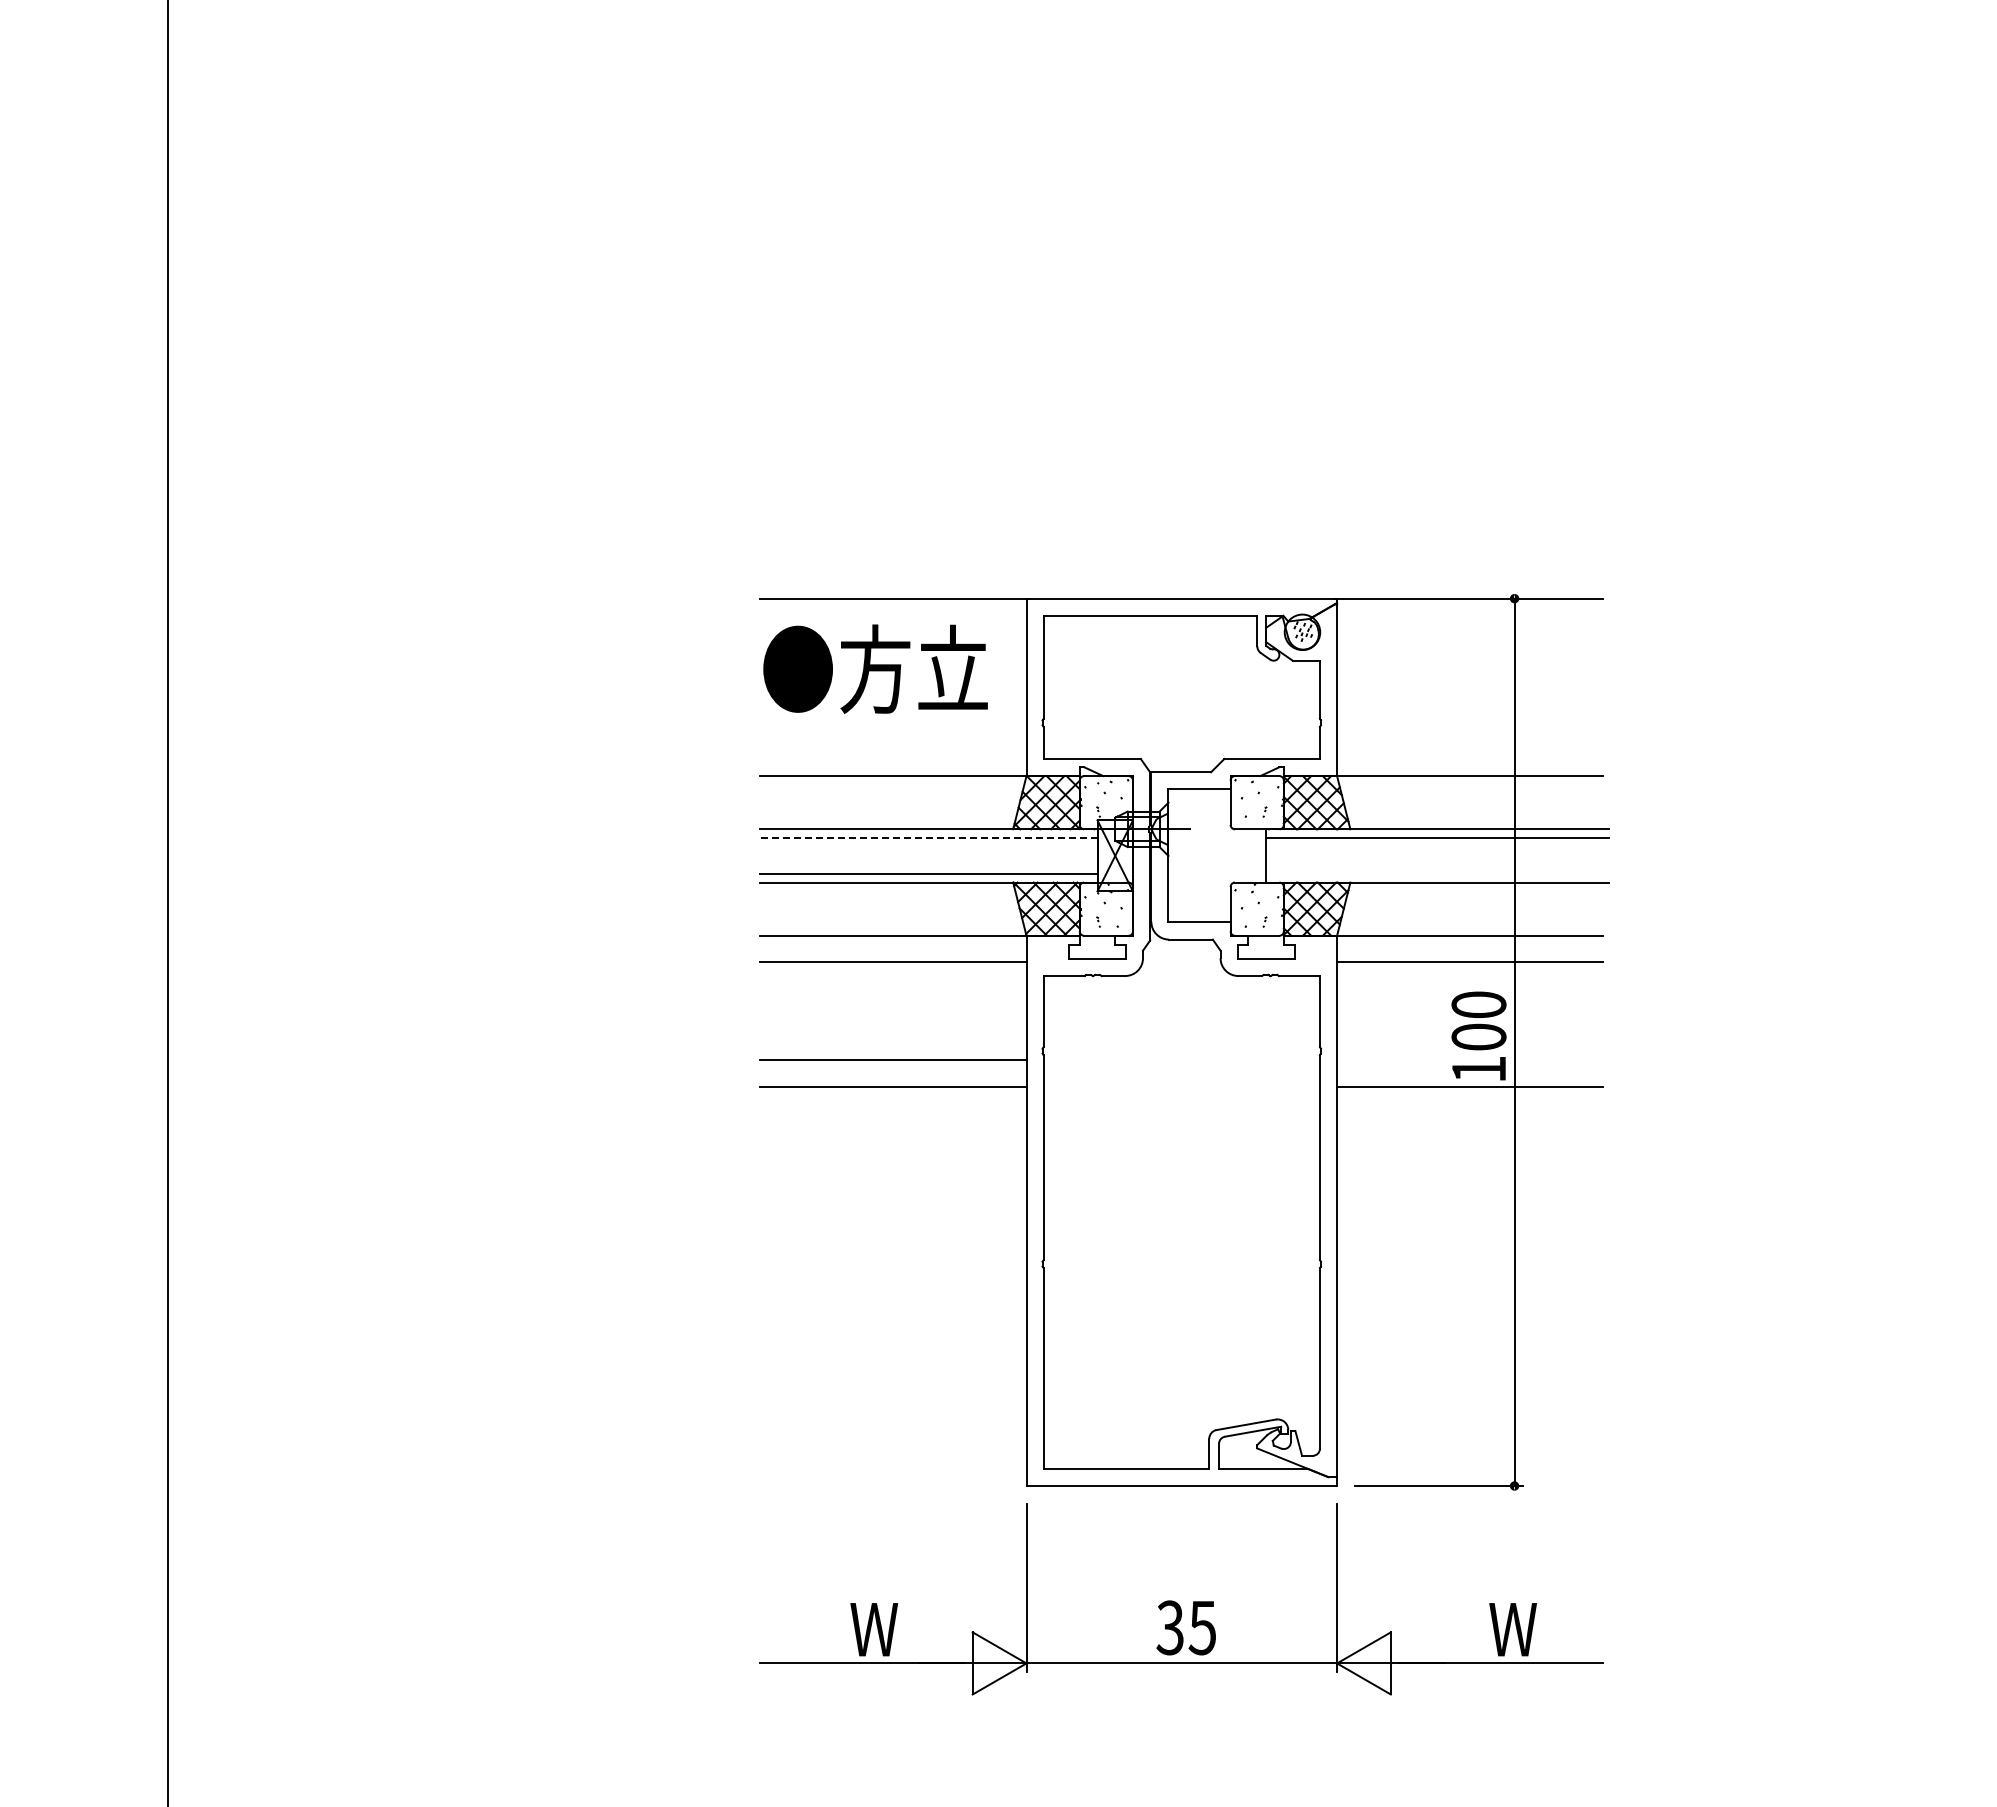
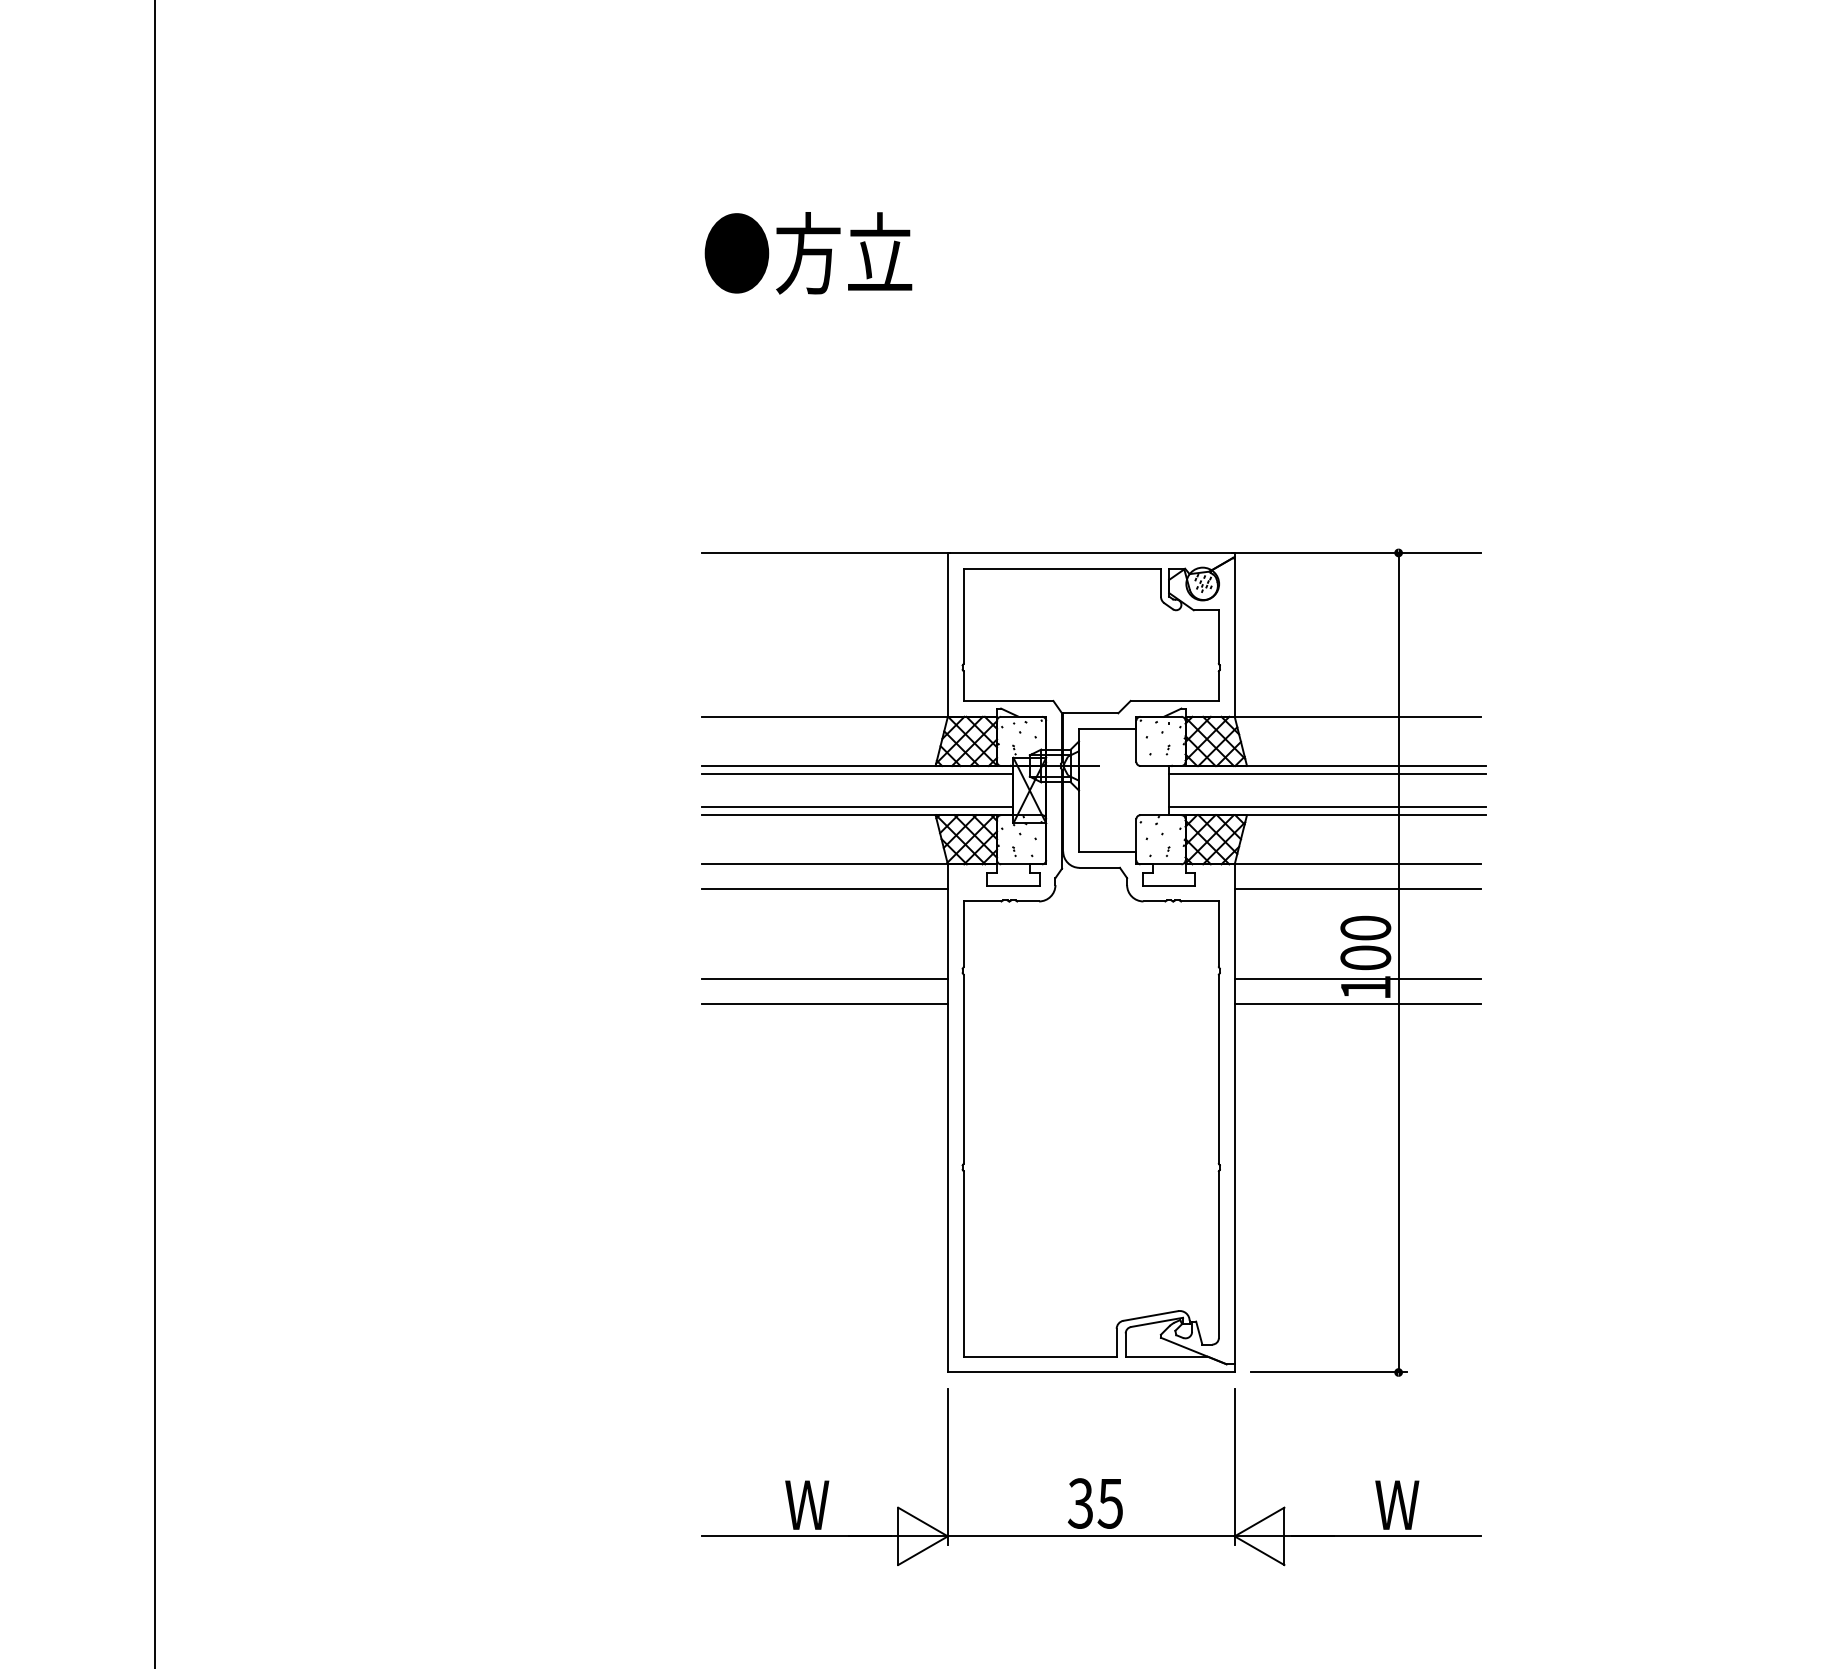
text: (875, 668) -> (808, 252), moved
line: (928, 838) -> (857, 774), dashed -> solid
line: (1437, 873) -> (1327, 806), added
line: (1470, 1060) -> (1357, 979), added

